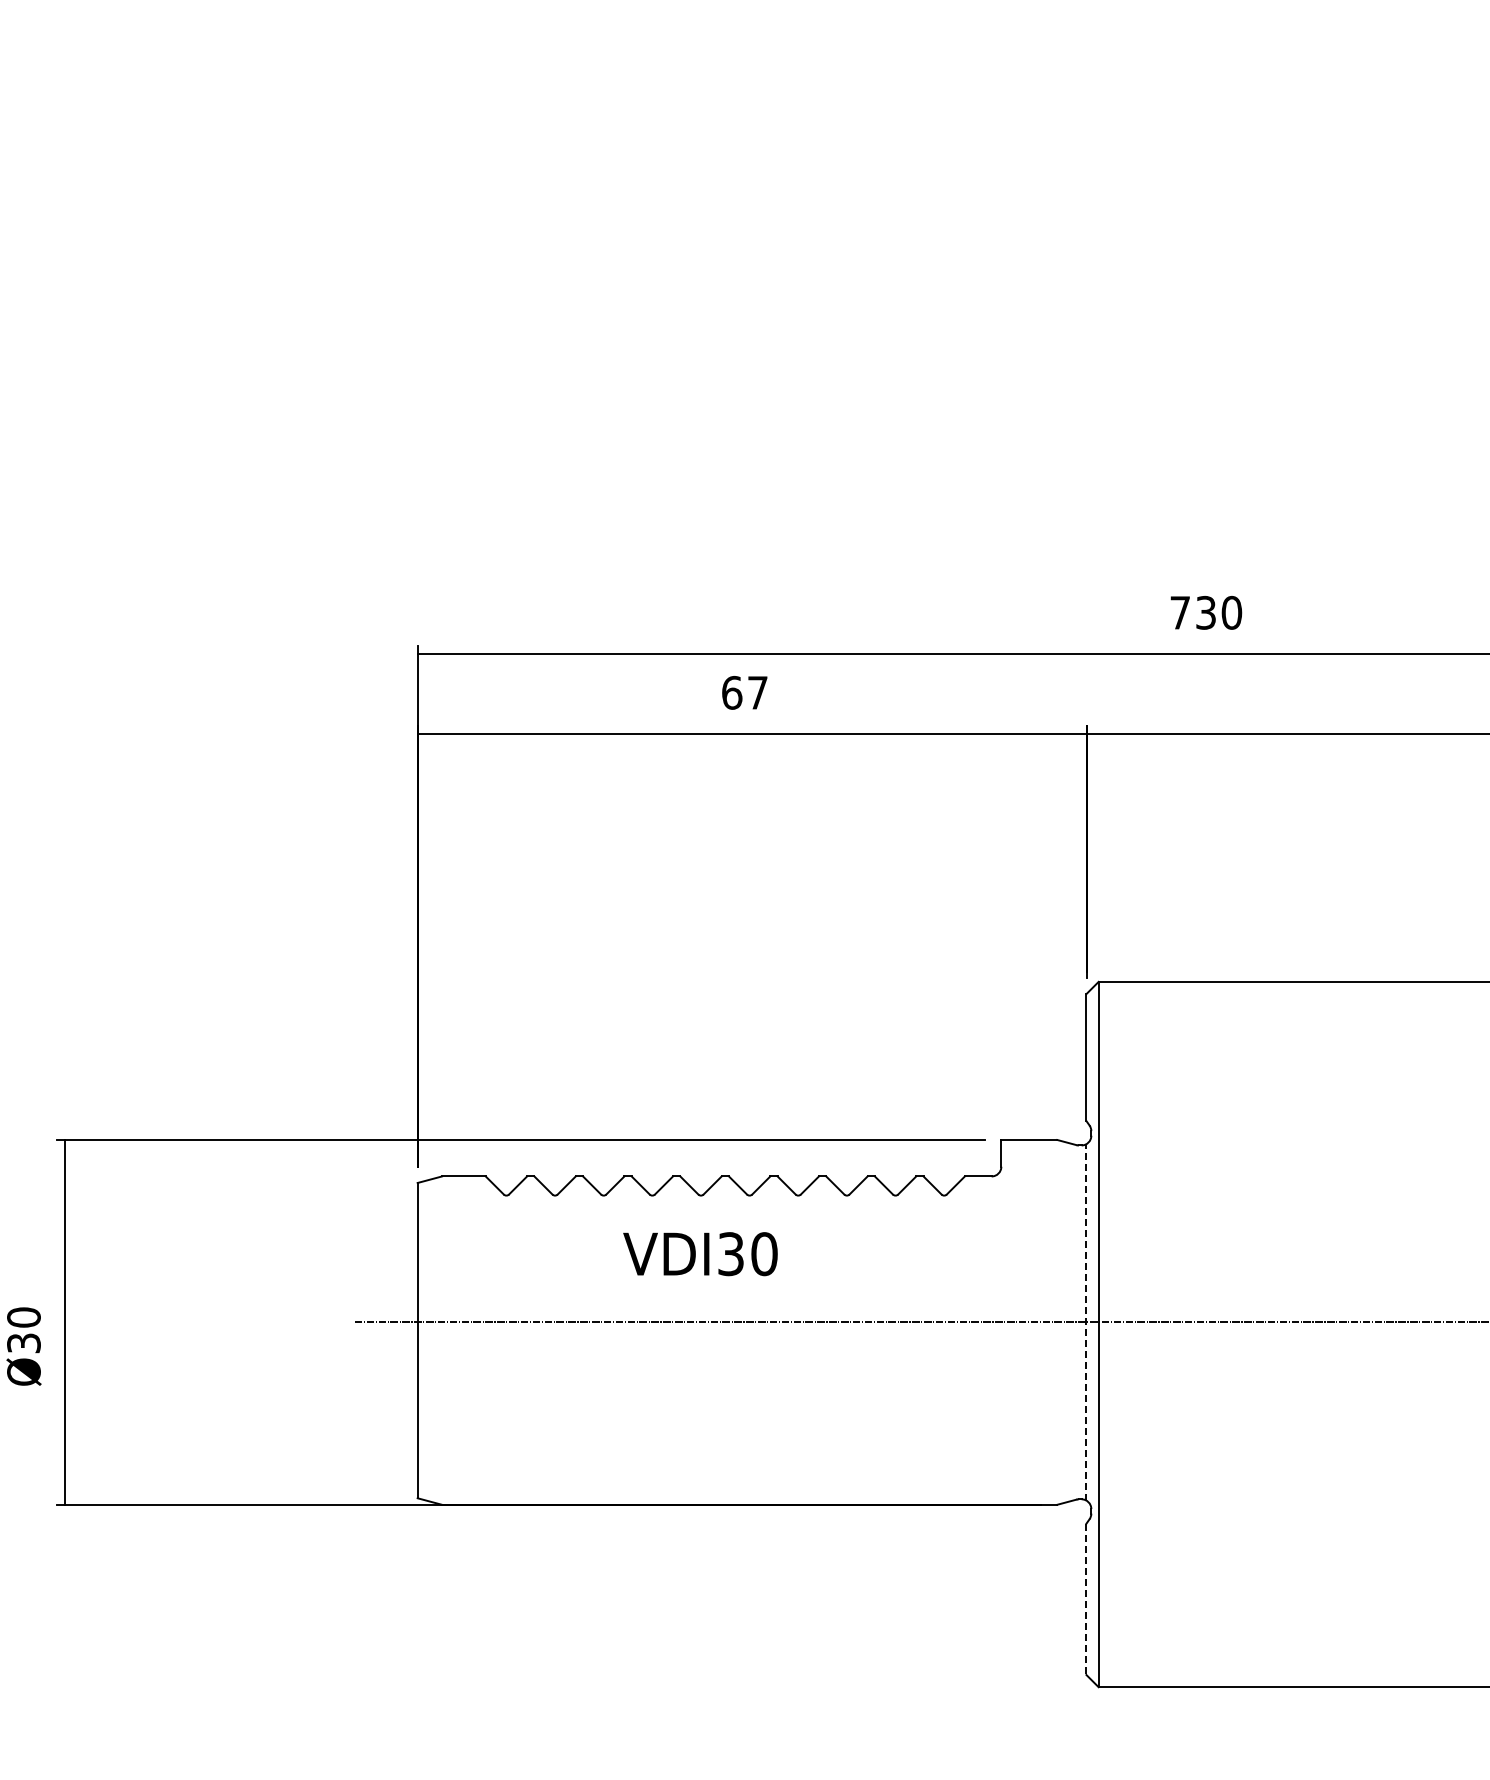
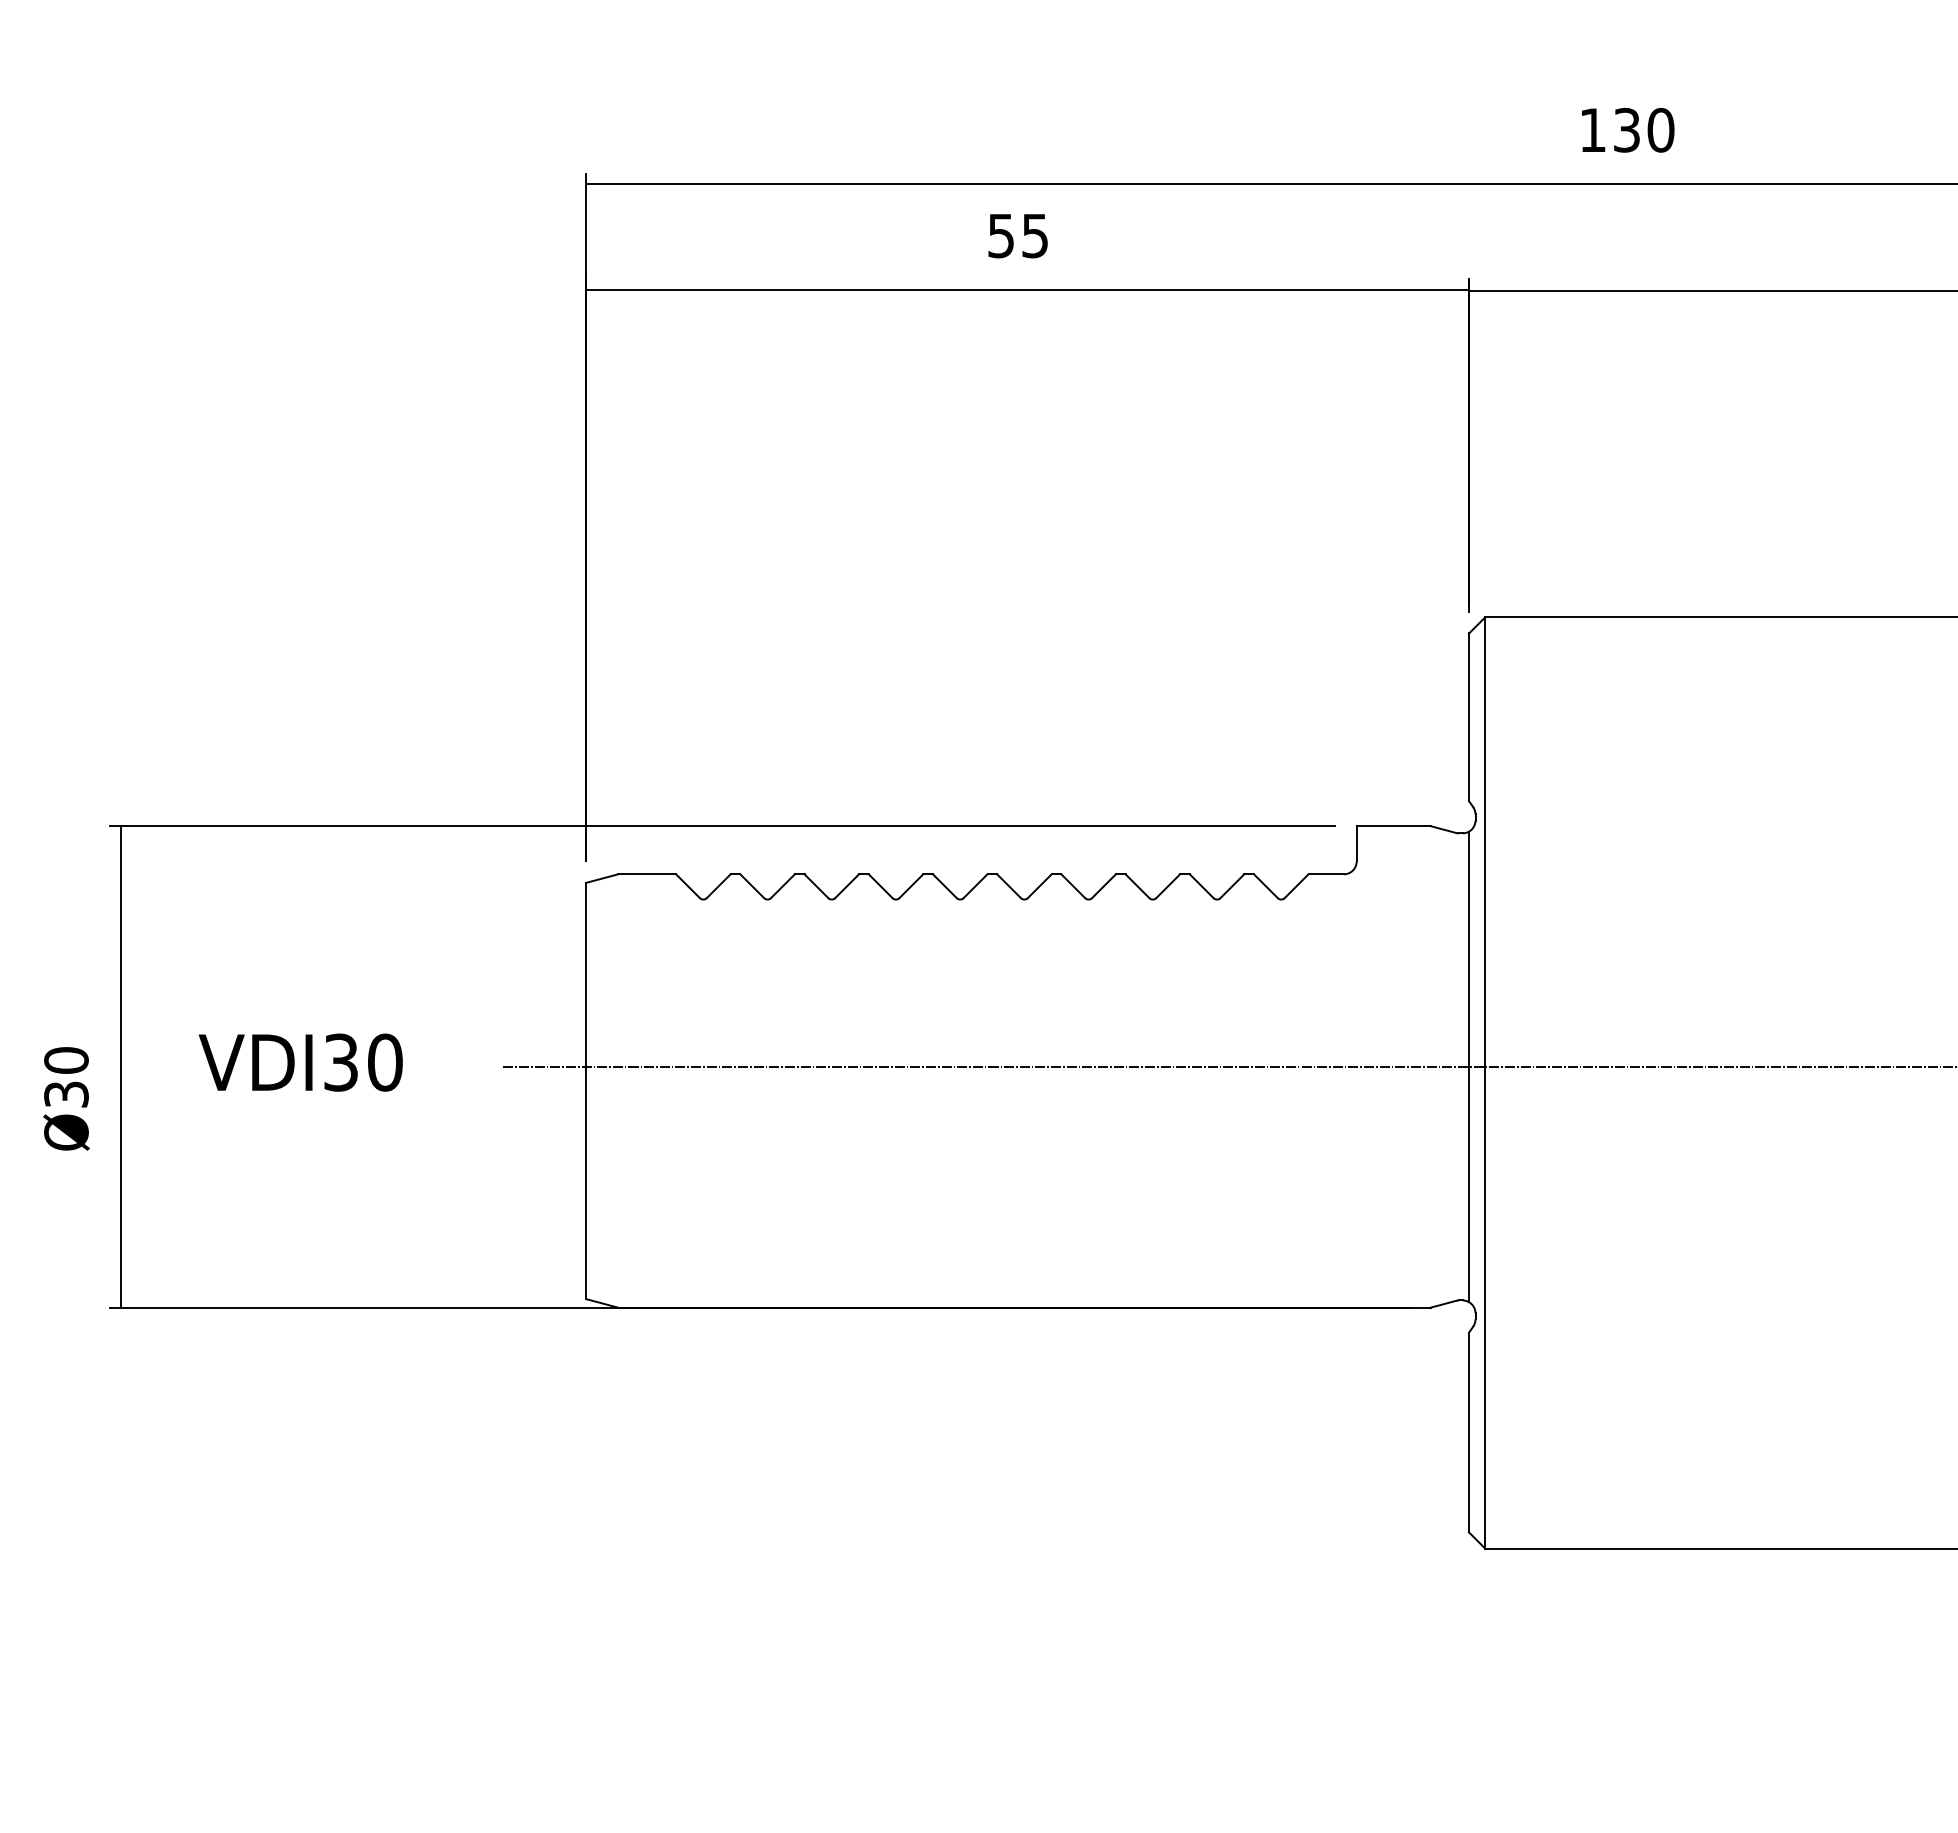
text: (1179, 612) -> (1591, 129), 730 -> 130
text: (744, 692) -> (1017, 235), 67 -> 55
text: (700, 1254) -> (300, 1063), moved
line: (1086, 1321) -> (1469, 1065), dashed -> solid
line: (1086, 1599) -> (1469, 1432), dashed -> solid

